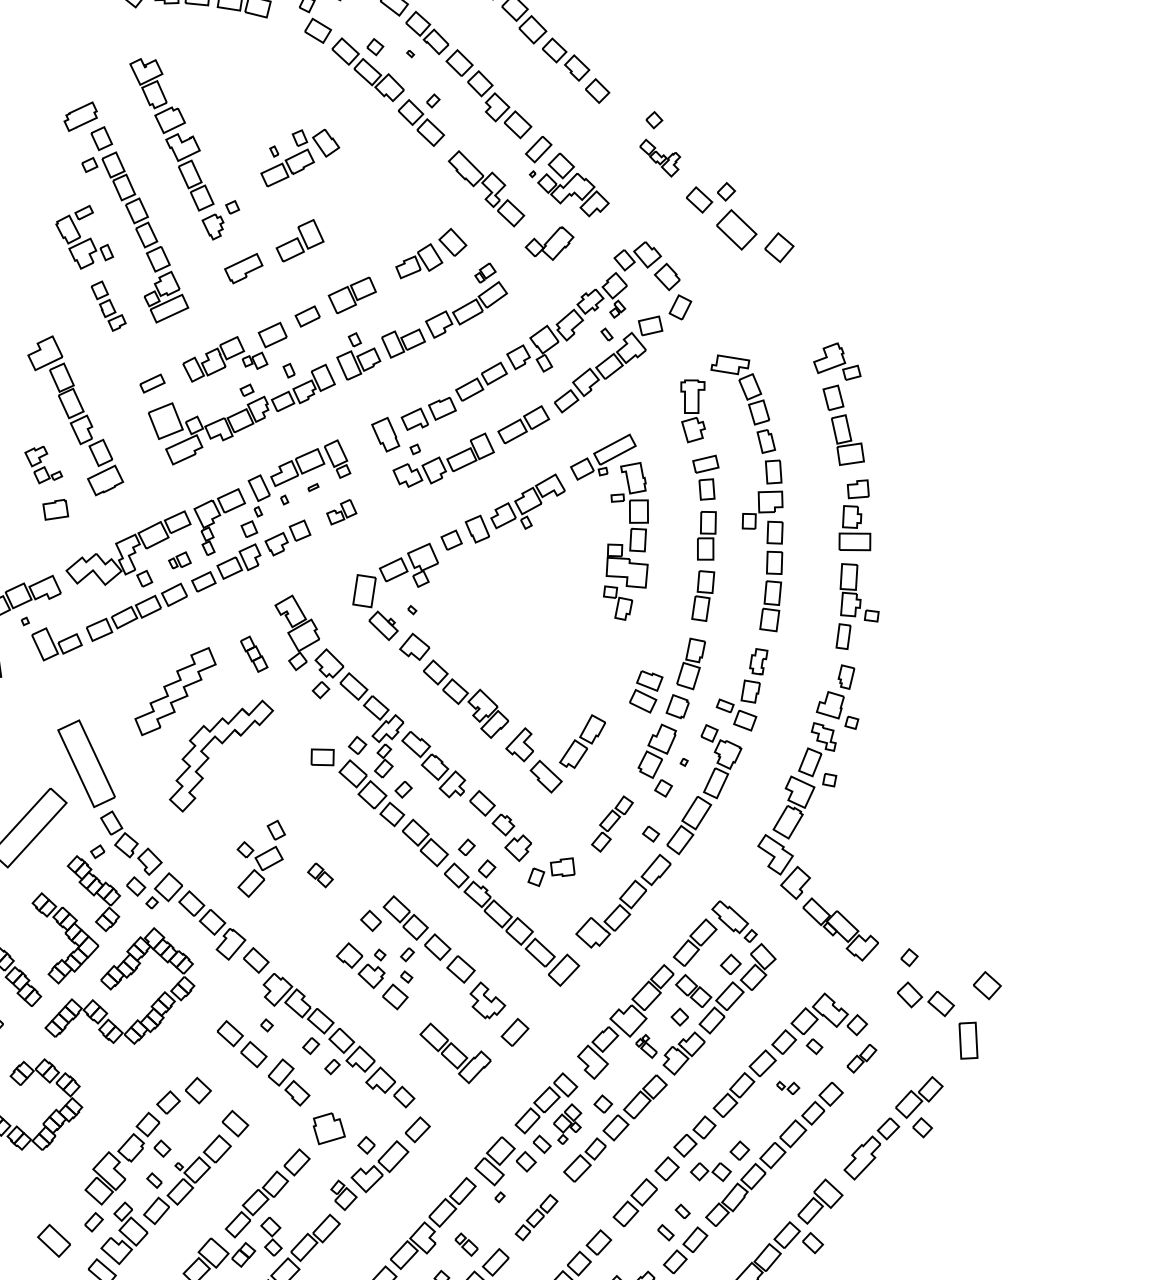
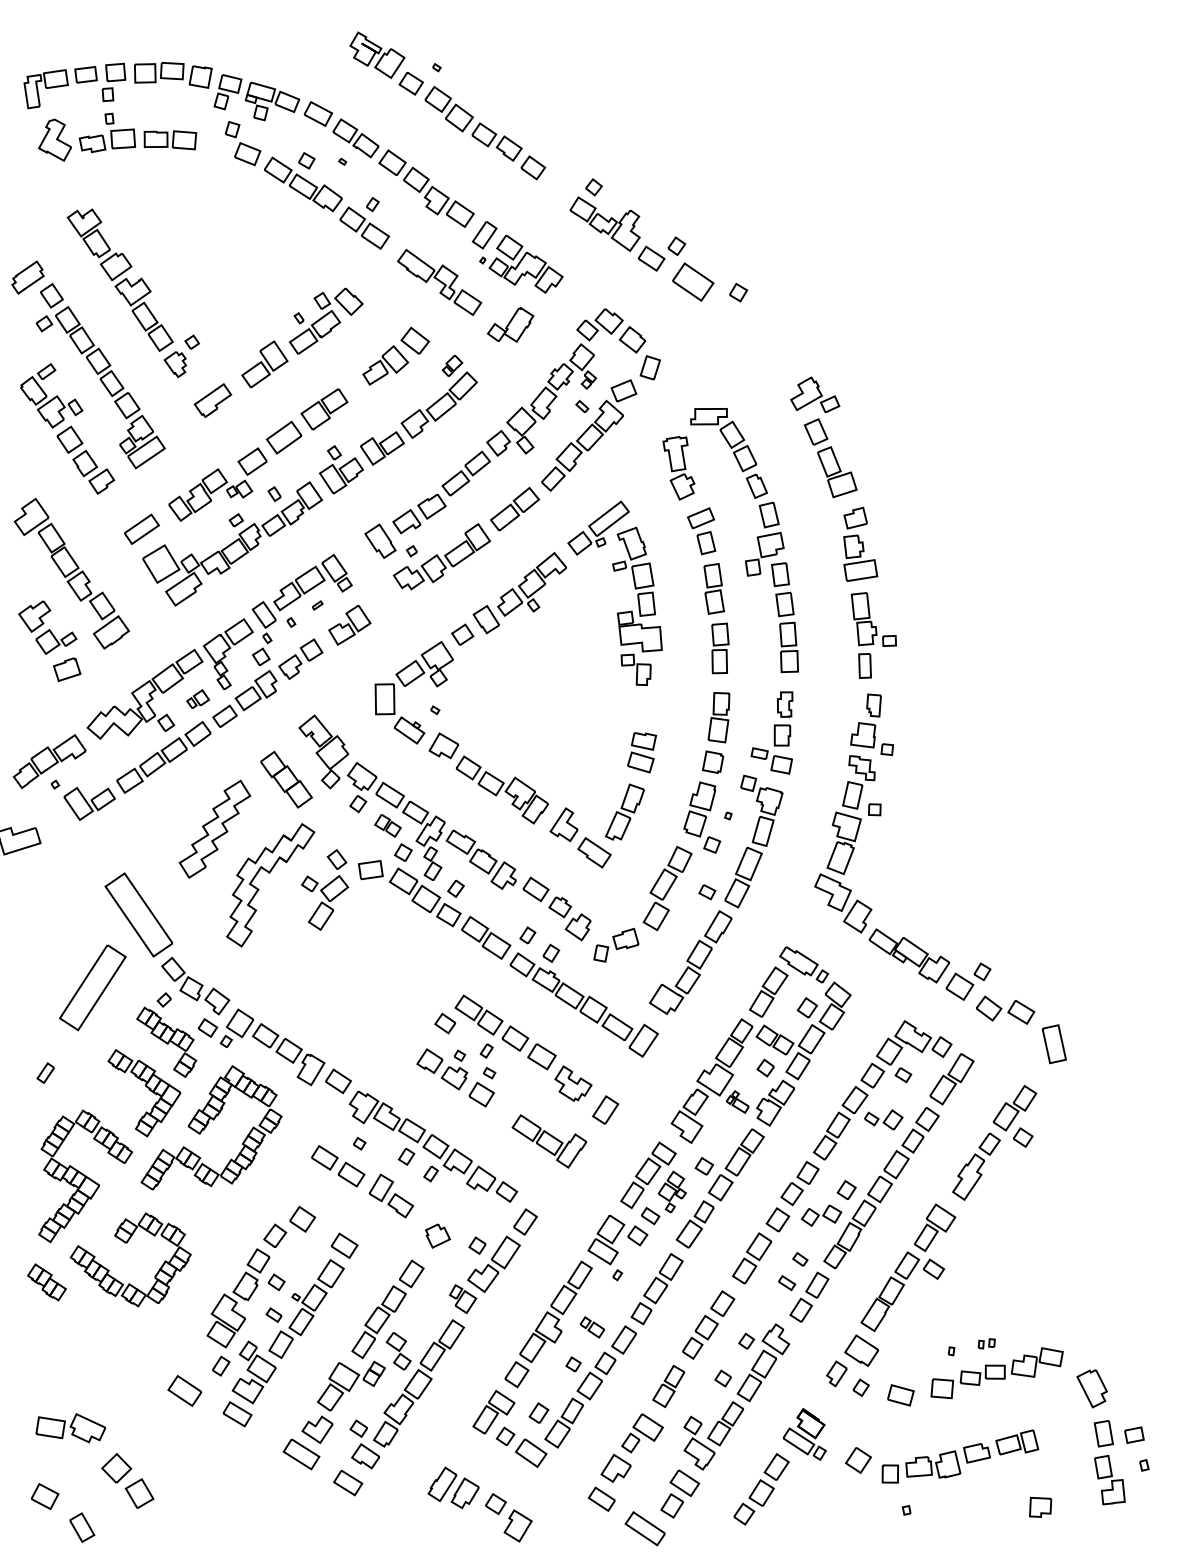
part: (658, 157) -> (604, 223), size x1.67
part: (300, 158) -> (326, 320), moved
part: (779, 247) -> (738, 292), size x0.62
part: (108, 305) -> (85, 459), size x1.43
part: (307, 316) -> (283, 437), size x1.43
part: (152, 382) -> (141, 528), size x1.43
part: (43, 465) -> (47, 627), size x1.43
part: (341, 512) -> (349, 625), size x1.43
part: (254, 654) -> (286, 779), size x1.67
part: (646, 691) -> (642, 752), moved
part: (612, 823) -> (667, 888), size x1.43
part: (260, 857) -> (325, 889), moved
part: (320, 874) -> (387, 825), moved
part: (986, 985) -> (959, 986), moved
part: (861, 1058) -> (951, 1079), size x1.67
part: (787, 1087) -> (883, 1119), size x1.67
part: (328, 1128) -> (437, 1235), size x0.71
part: (535, 1217) -> (656, 1289), size x1.43

